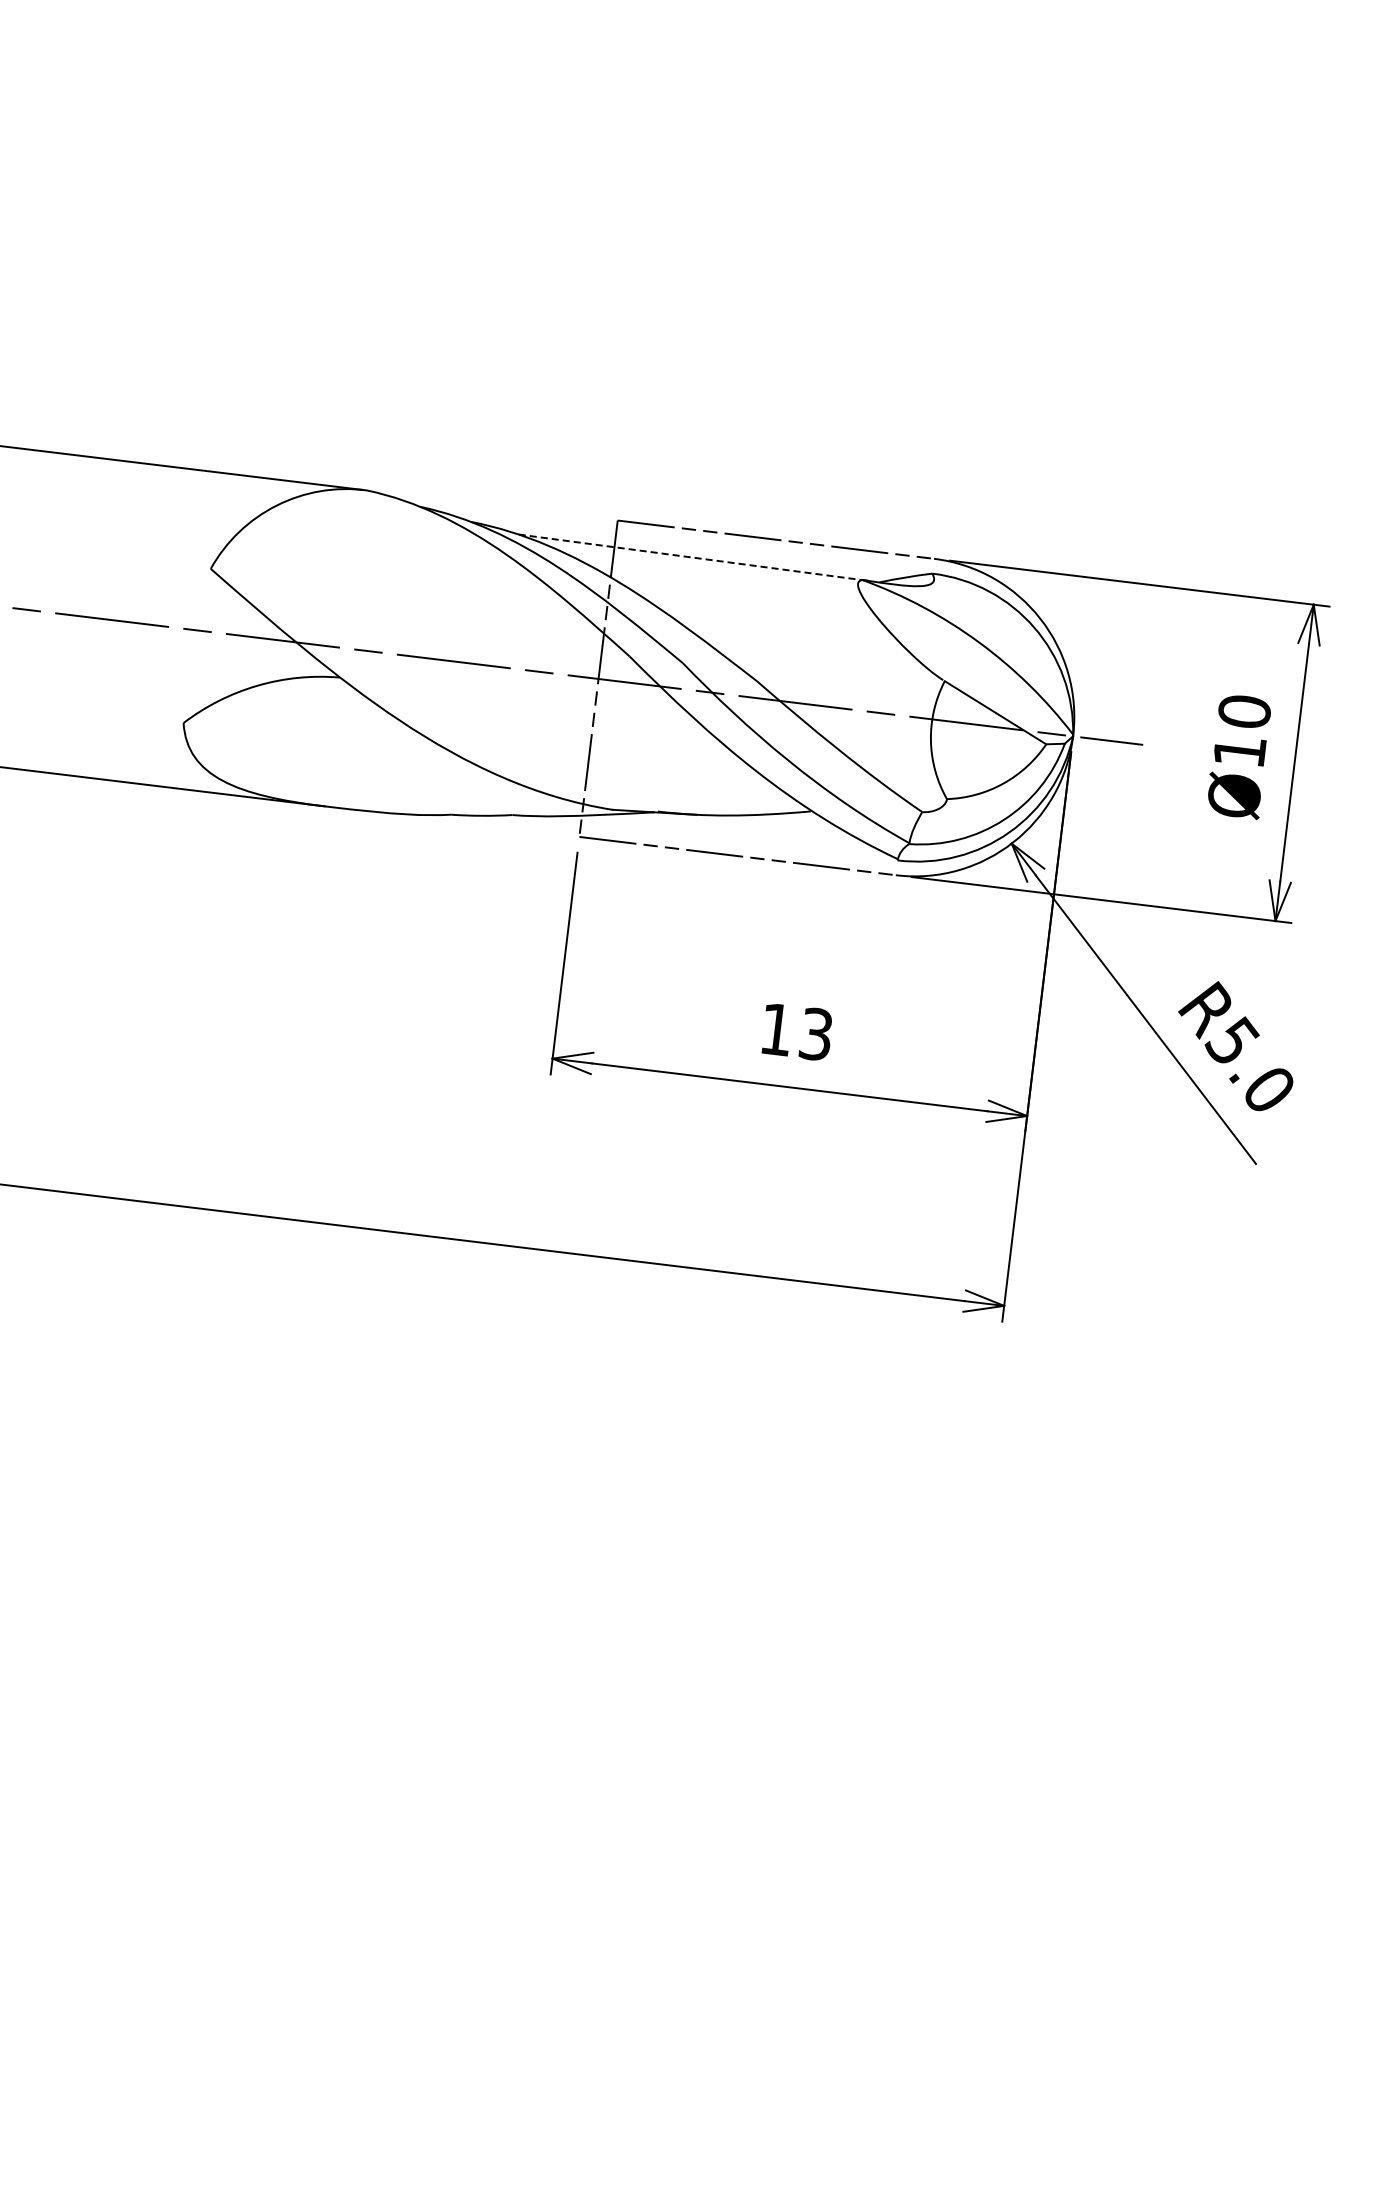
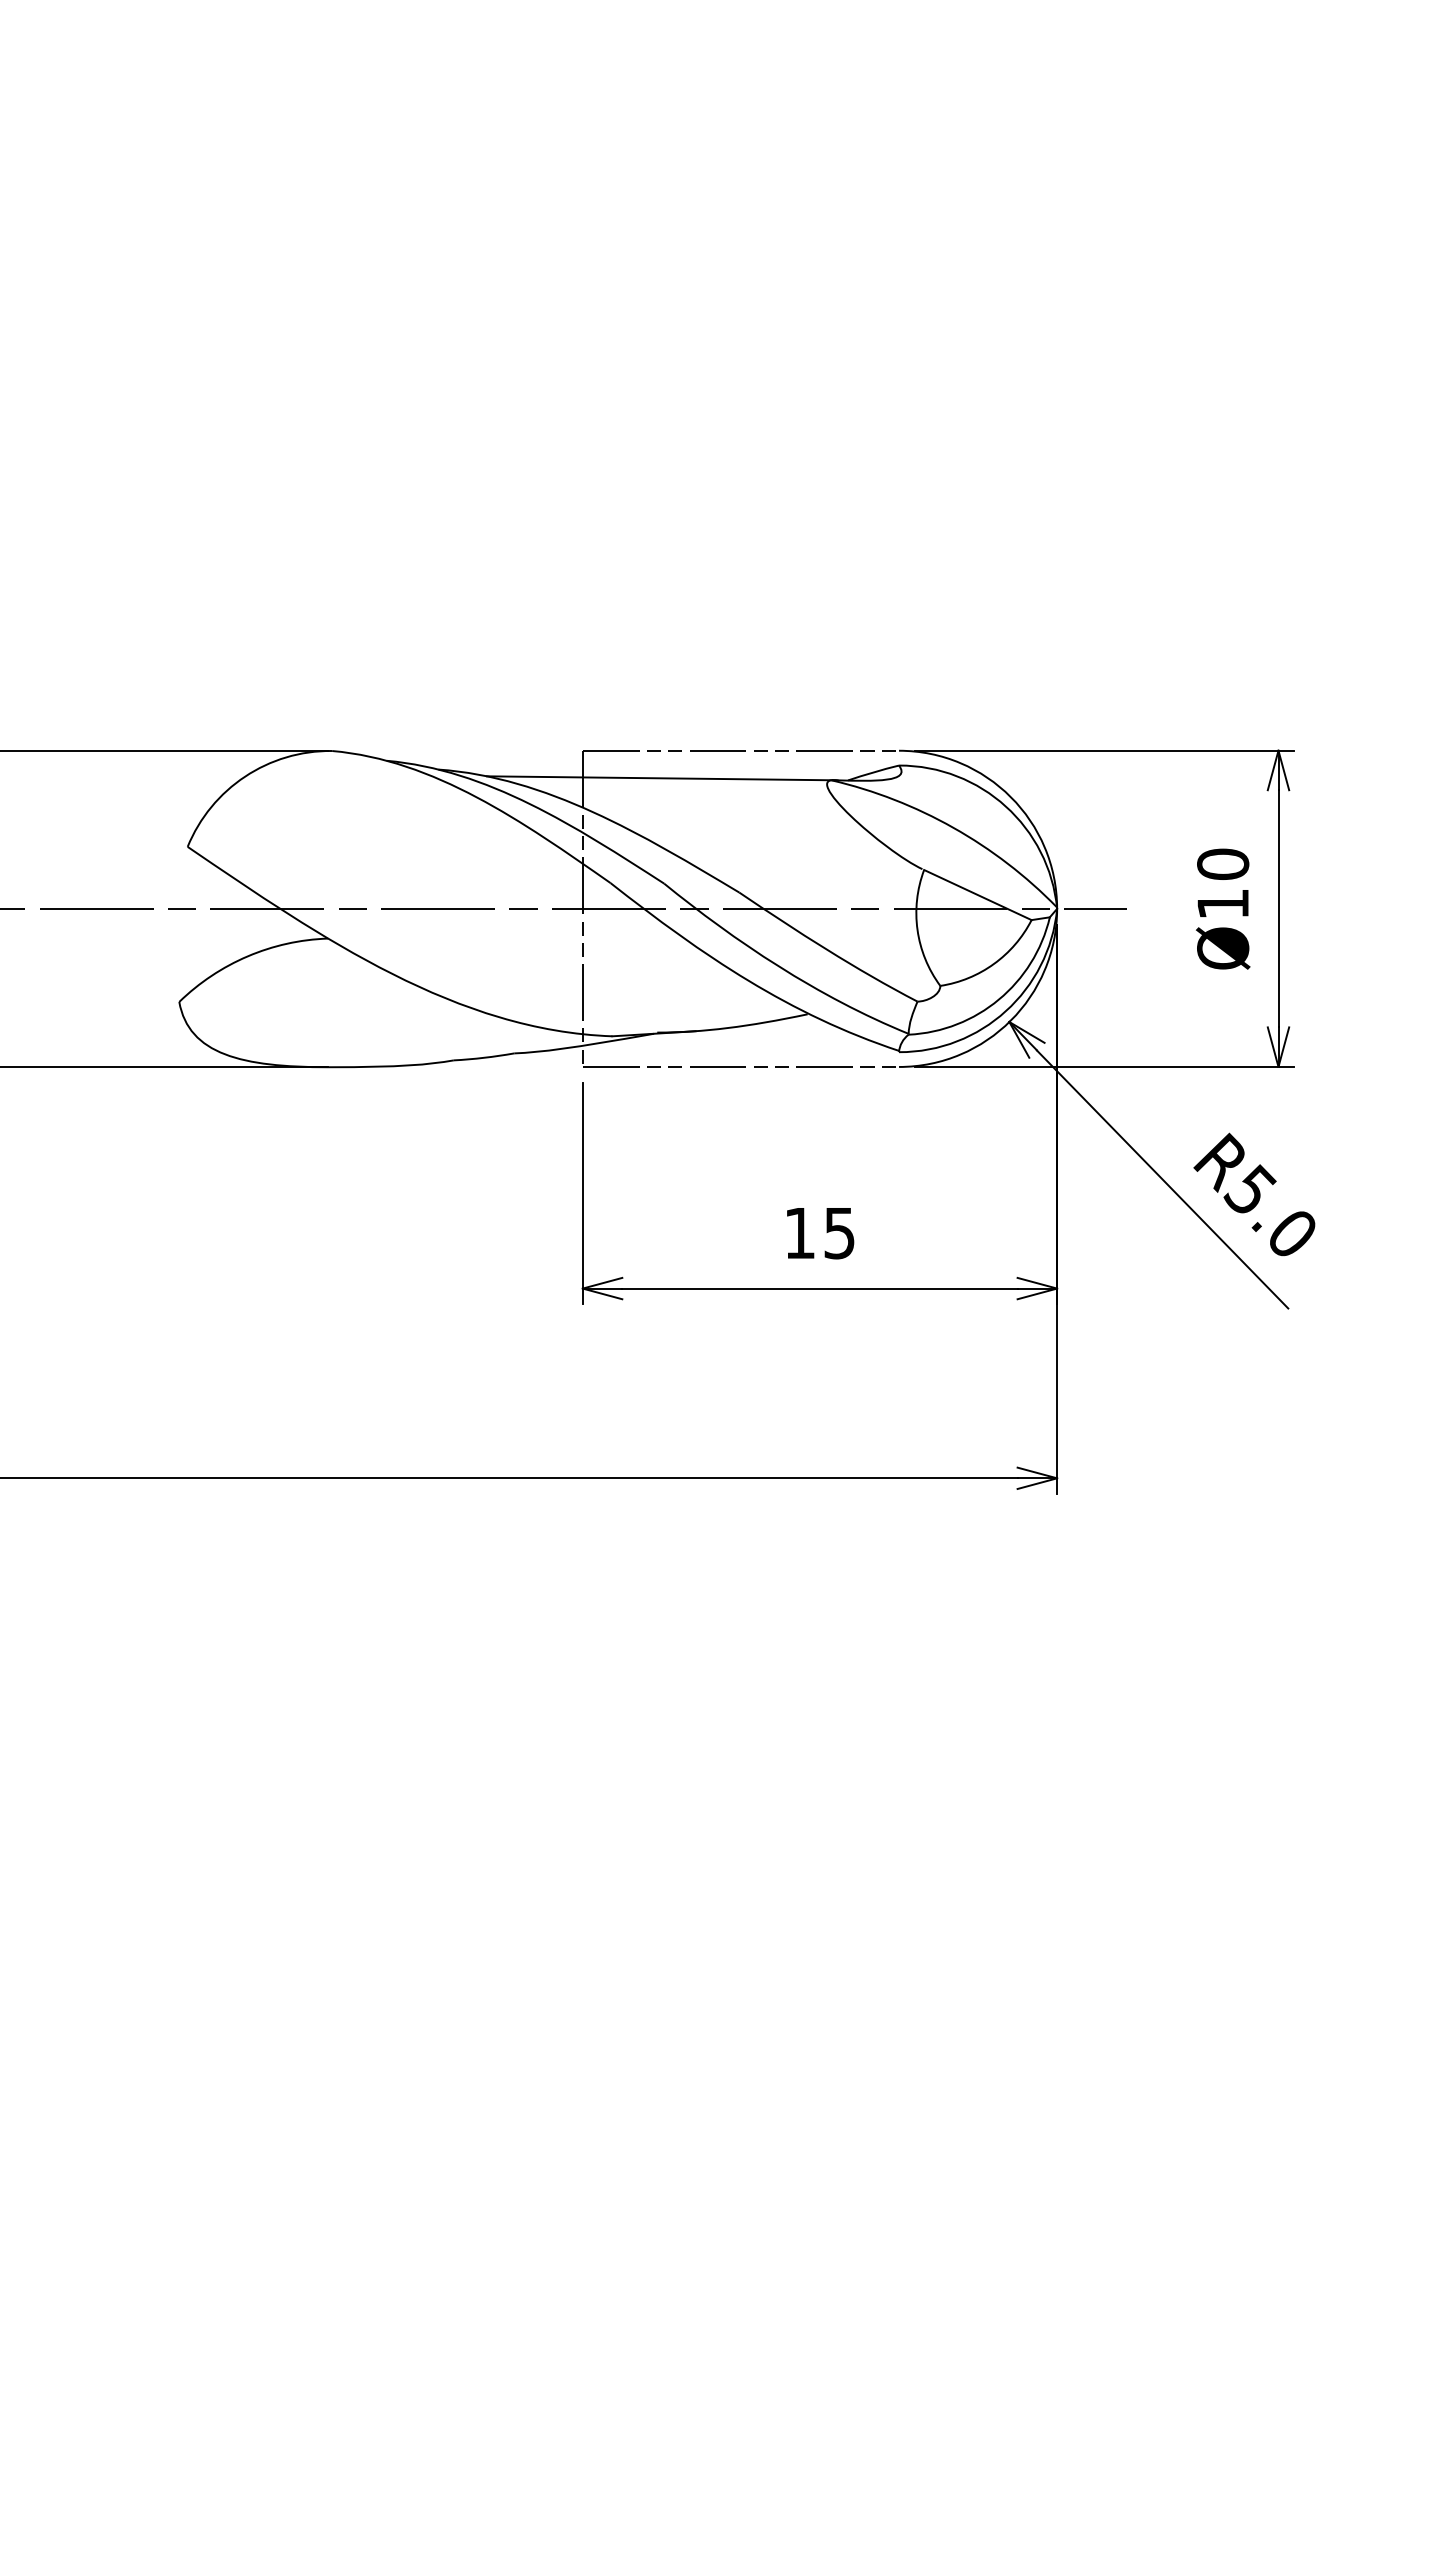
line: (694, 557) -> (662, 778), dashed -> solid
text: (816, 1033) -> (839, 1232), 13 -> 15

